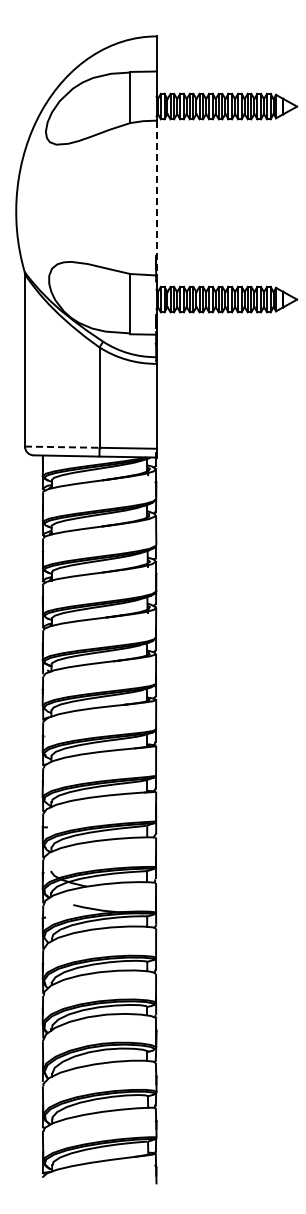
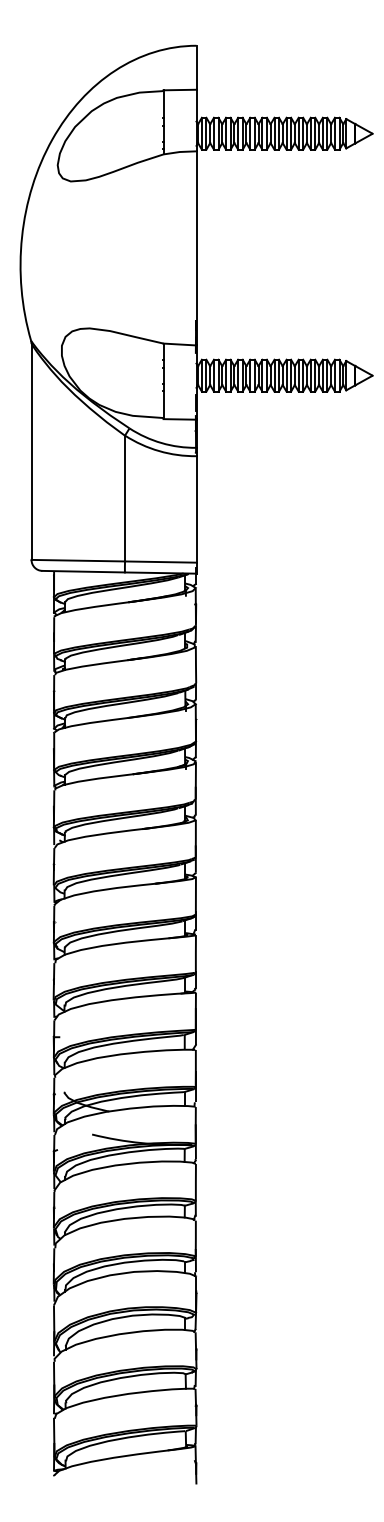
line: (156, 198) -> (196, 248), dashed -> solid
line: (62, 447) -> (78, 561), dashed -> solid

